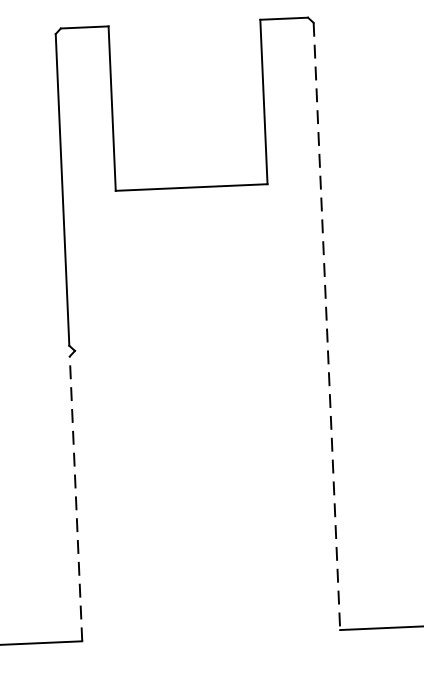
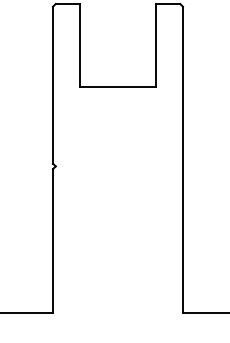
line: (325, 326) -> (182, 159), dashed -> solid
line: (76, 498) -> (53, 240), dashed -> solid

